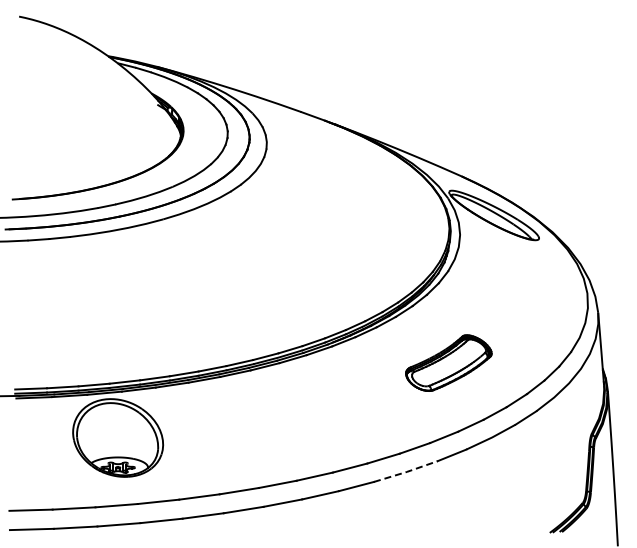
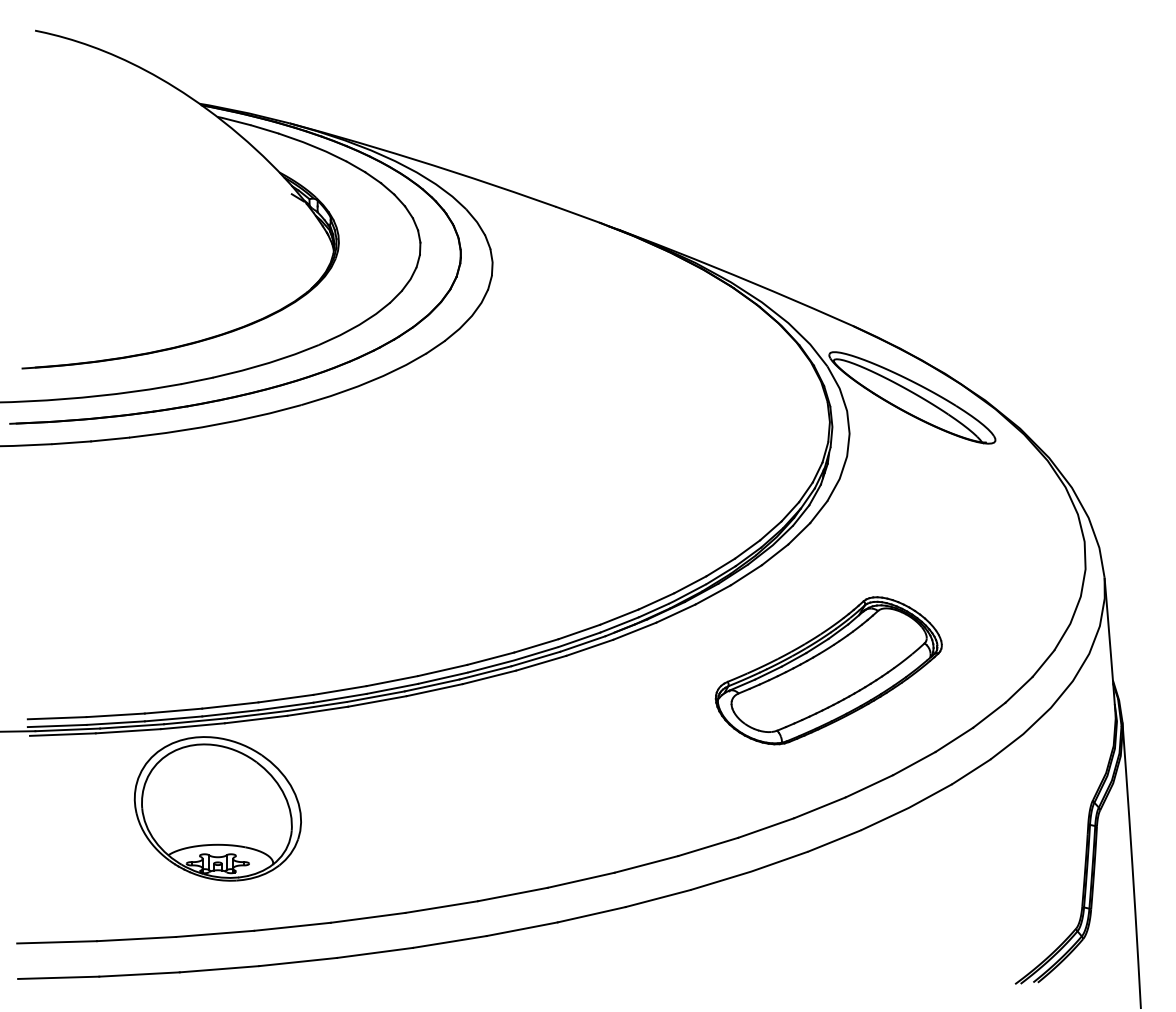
part: (448, 362) -> (828, 669), size x1.43
line: (406, 471) -> (750, 870), dashed -> solid

